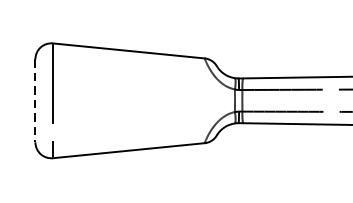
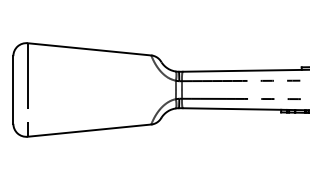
line: (35, 100) -> (13, 89), dashed -> solid

